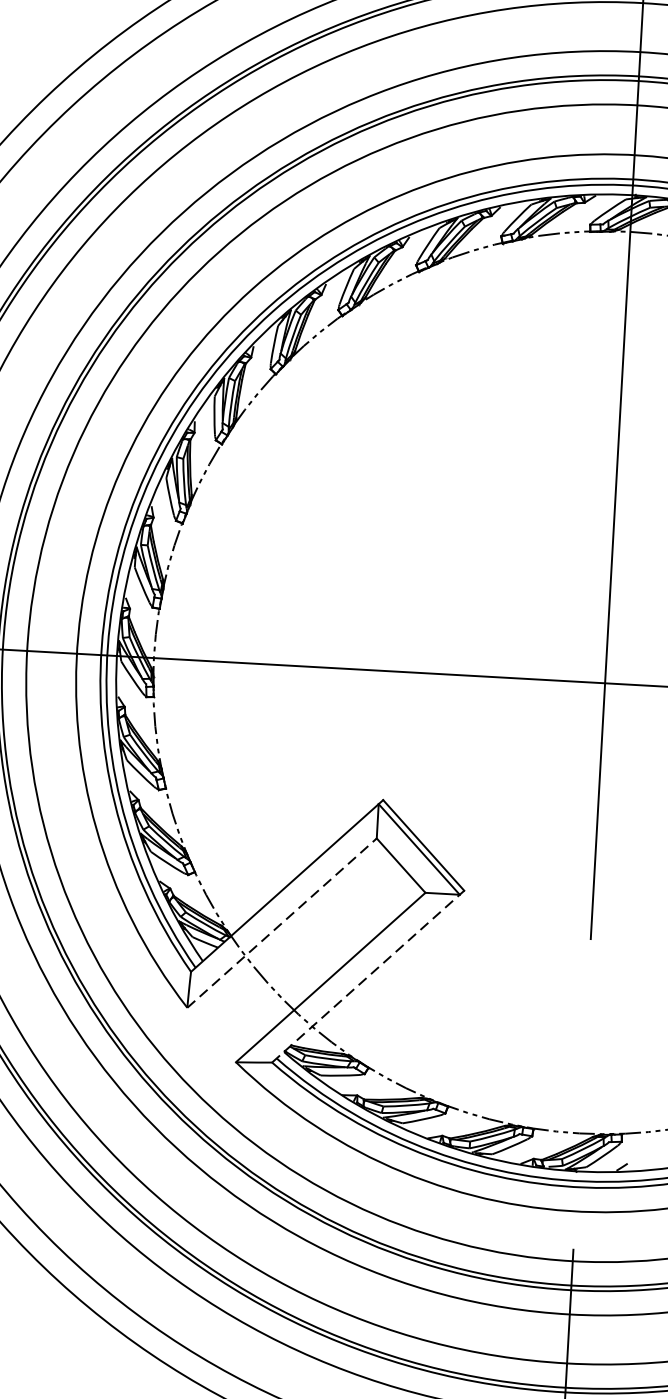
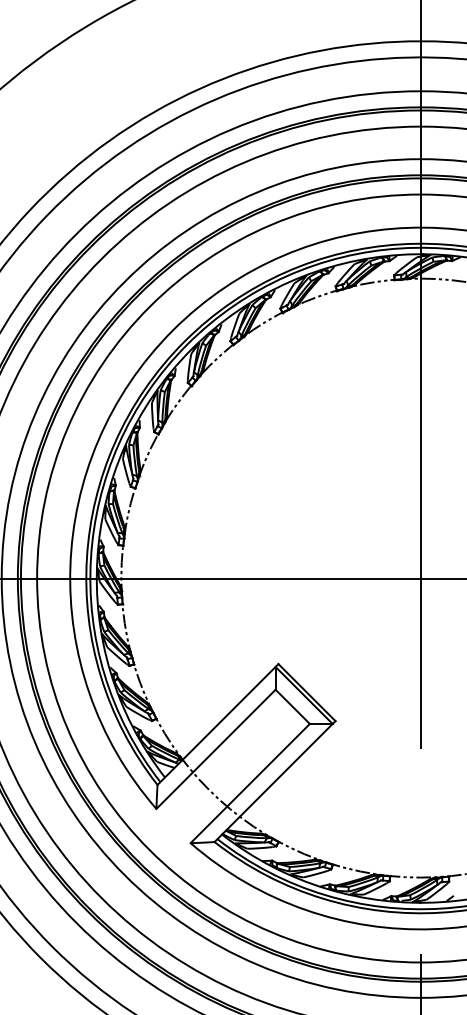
line: (282, 923) -> (216, 749), dashed -> solid
line: (368, 976) -> (275, 781), dashed -> solid

